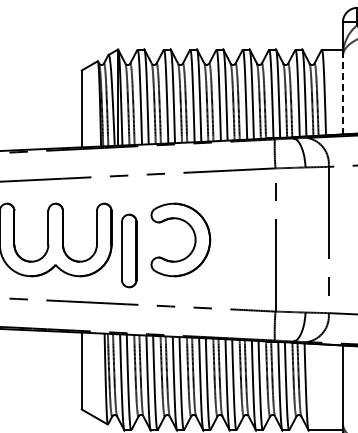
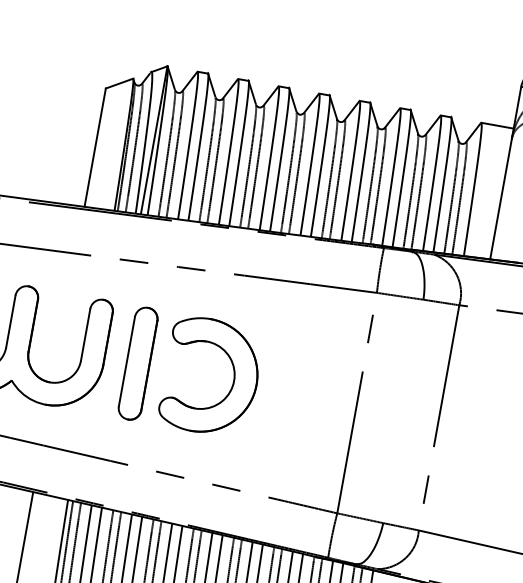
line: (342, 94) -> (500, 197), dashed -> solid
part: (129, 250) -> (138, 363), moved

